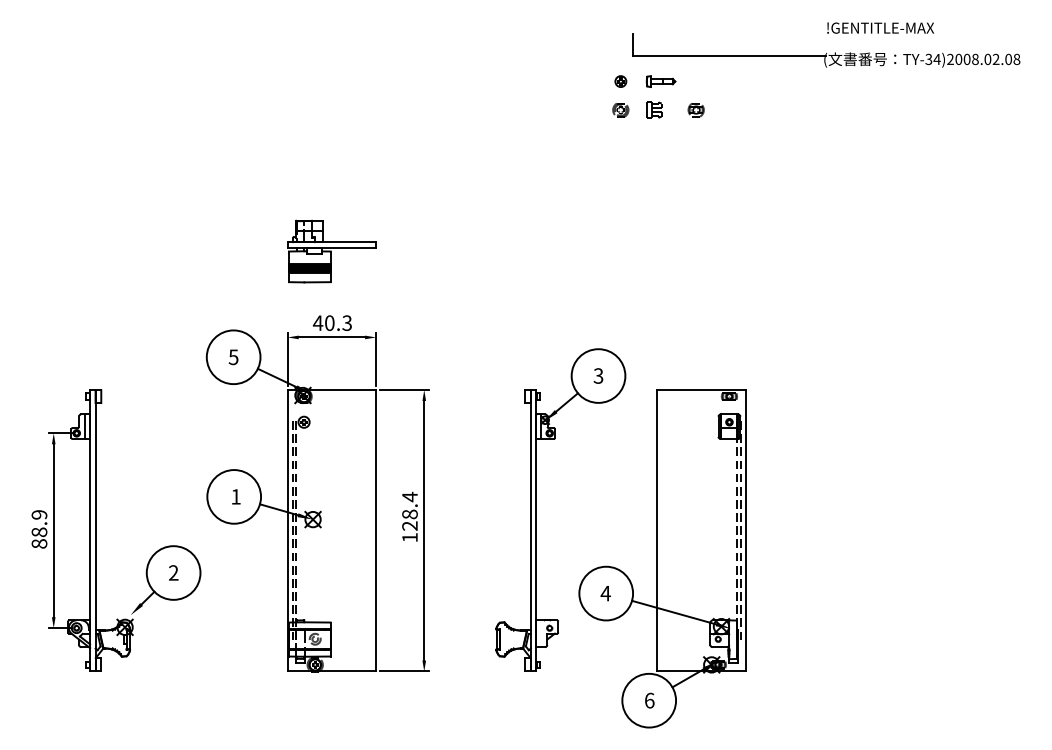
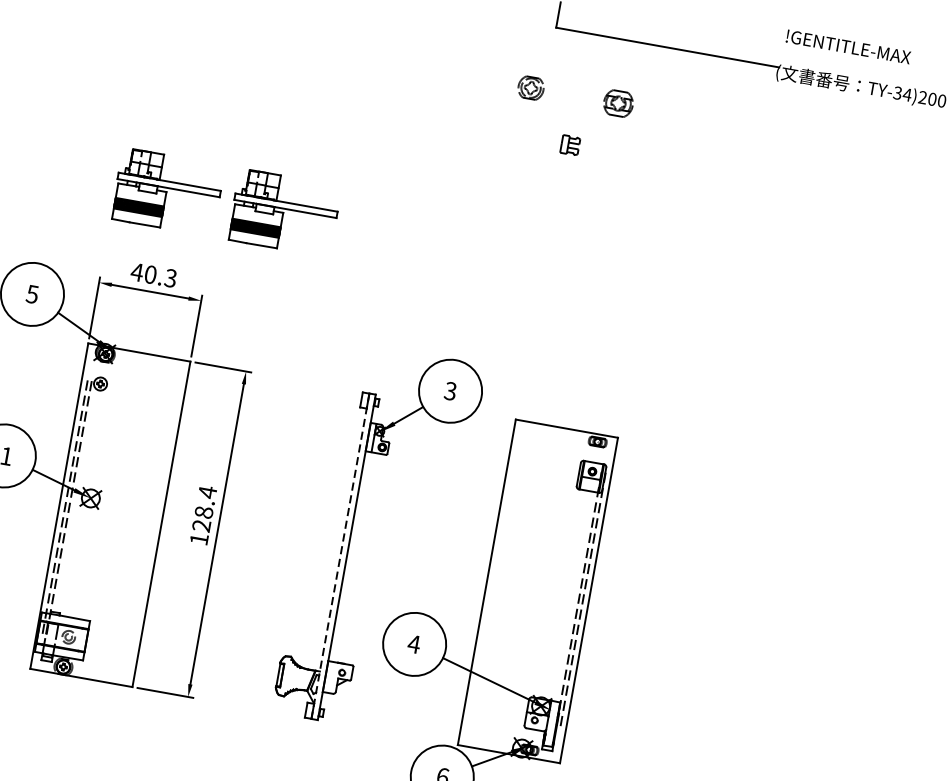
part: (620, 81) -> (536, 55), removed
part: (660, 81) -> (582, 63), removed
part: (654, 109) -> (570, 144), moved
part: (620, 110) -> (530, 88), size x1.4
part: (695, 110) -> (617, 104), size x1.6
part: (432, 251) -> (284, 213), added
line: (530, 530) -> (340, 555), solid -> dashed

